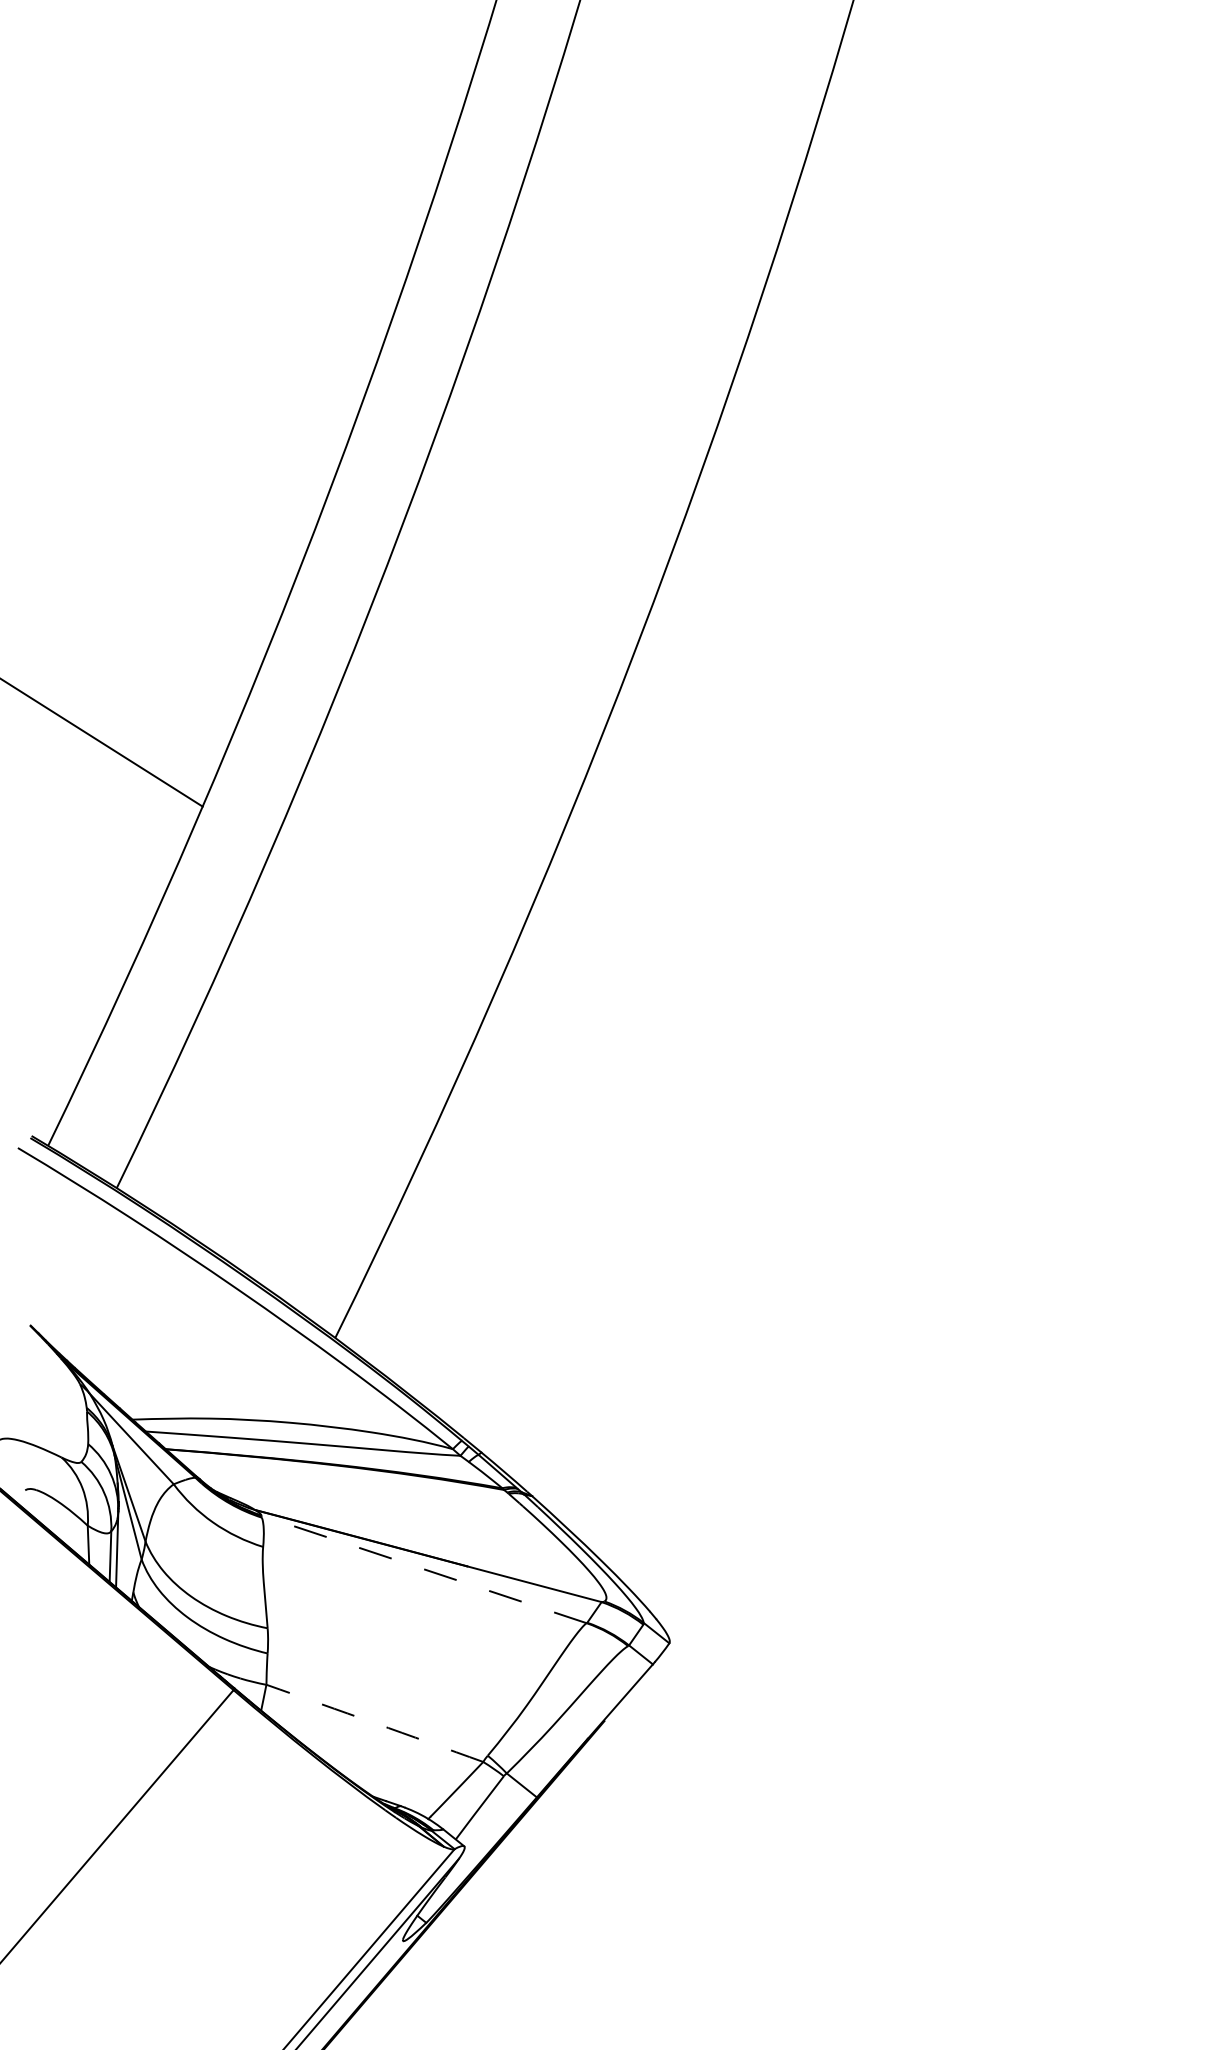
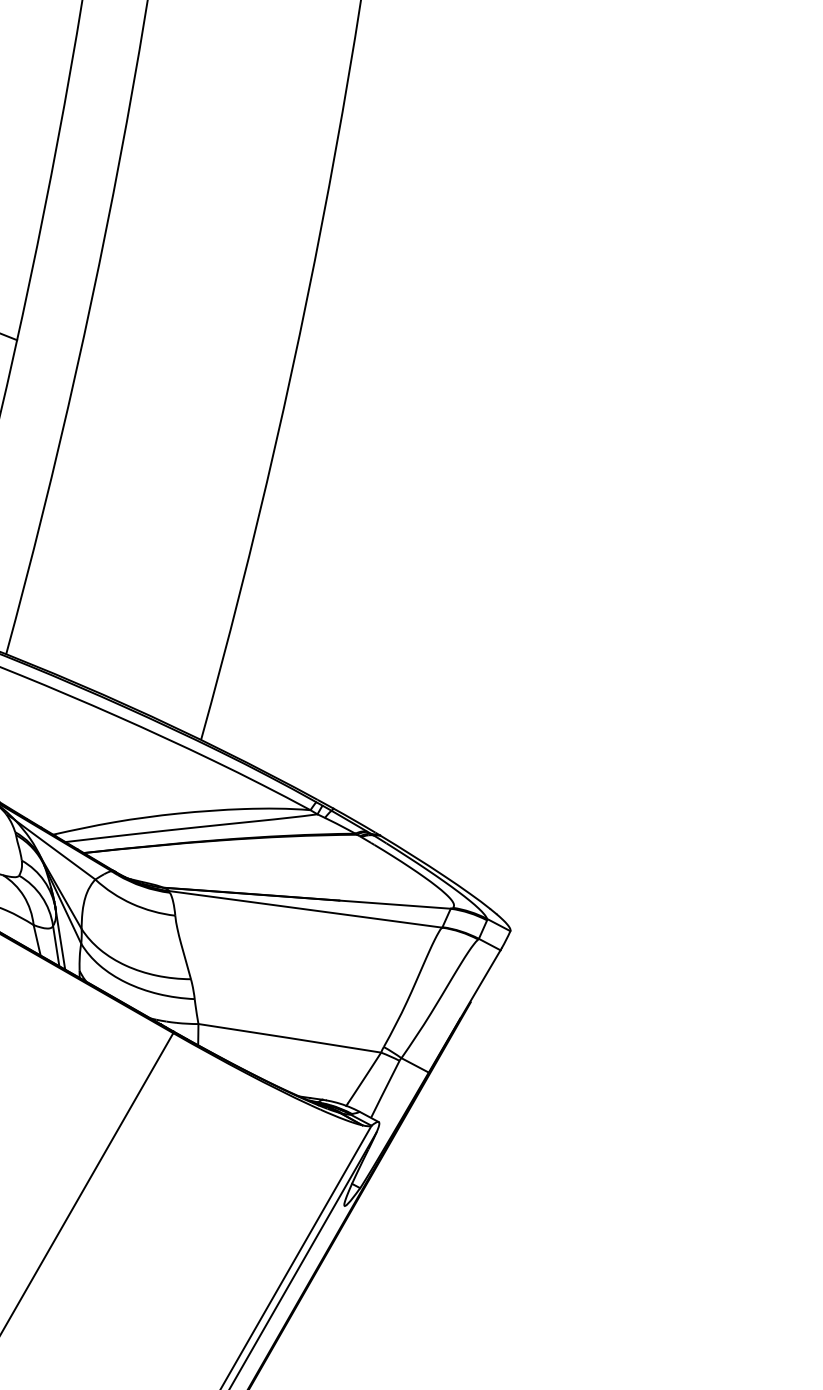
line: (423, 1569) -> (305, 909), dashed -> solid
arc: (374, 1723) -> (289, 1038), dashed -> solid

